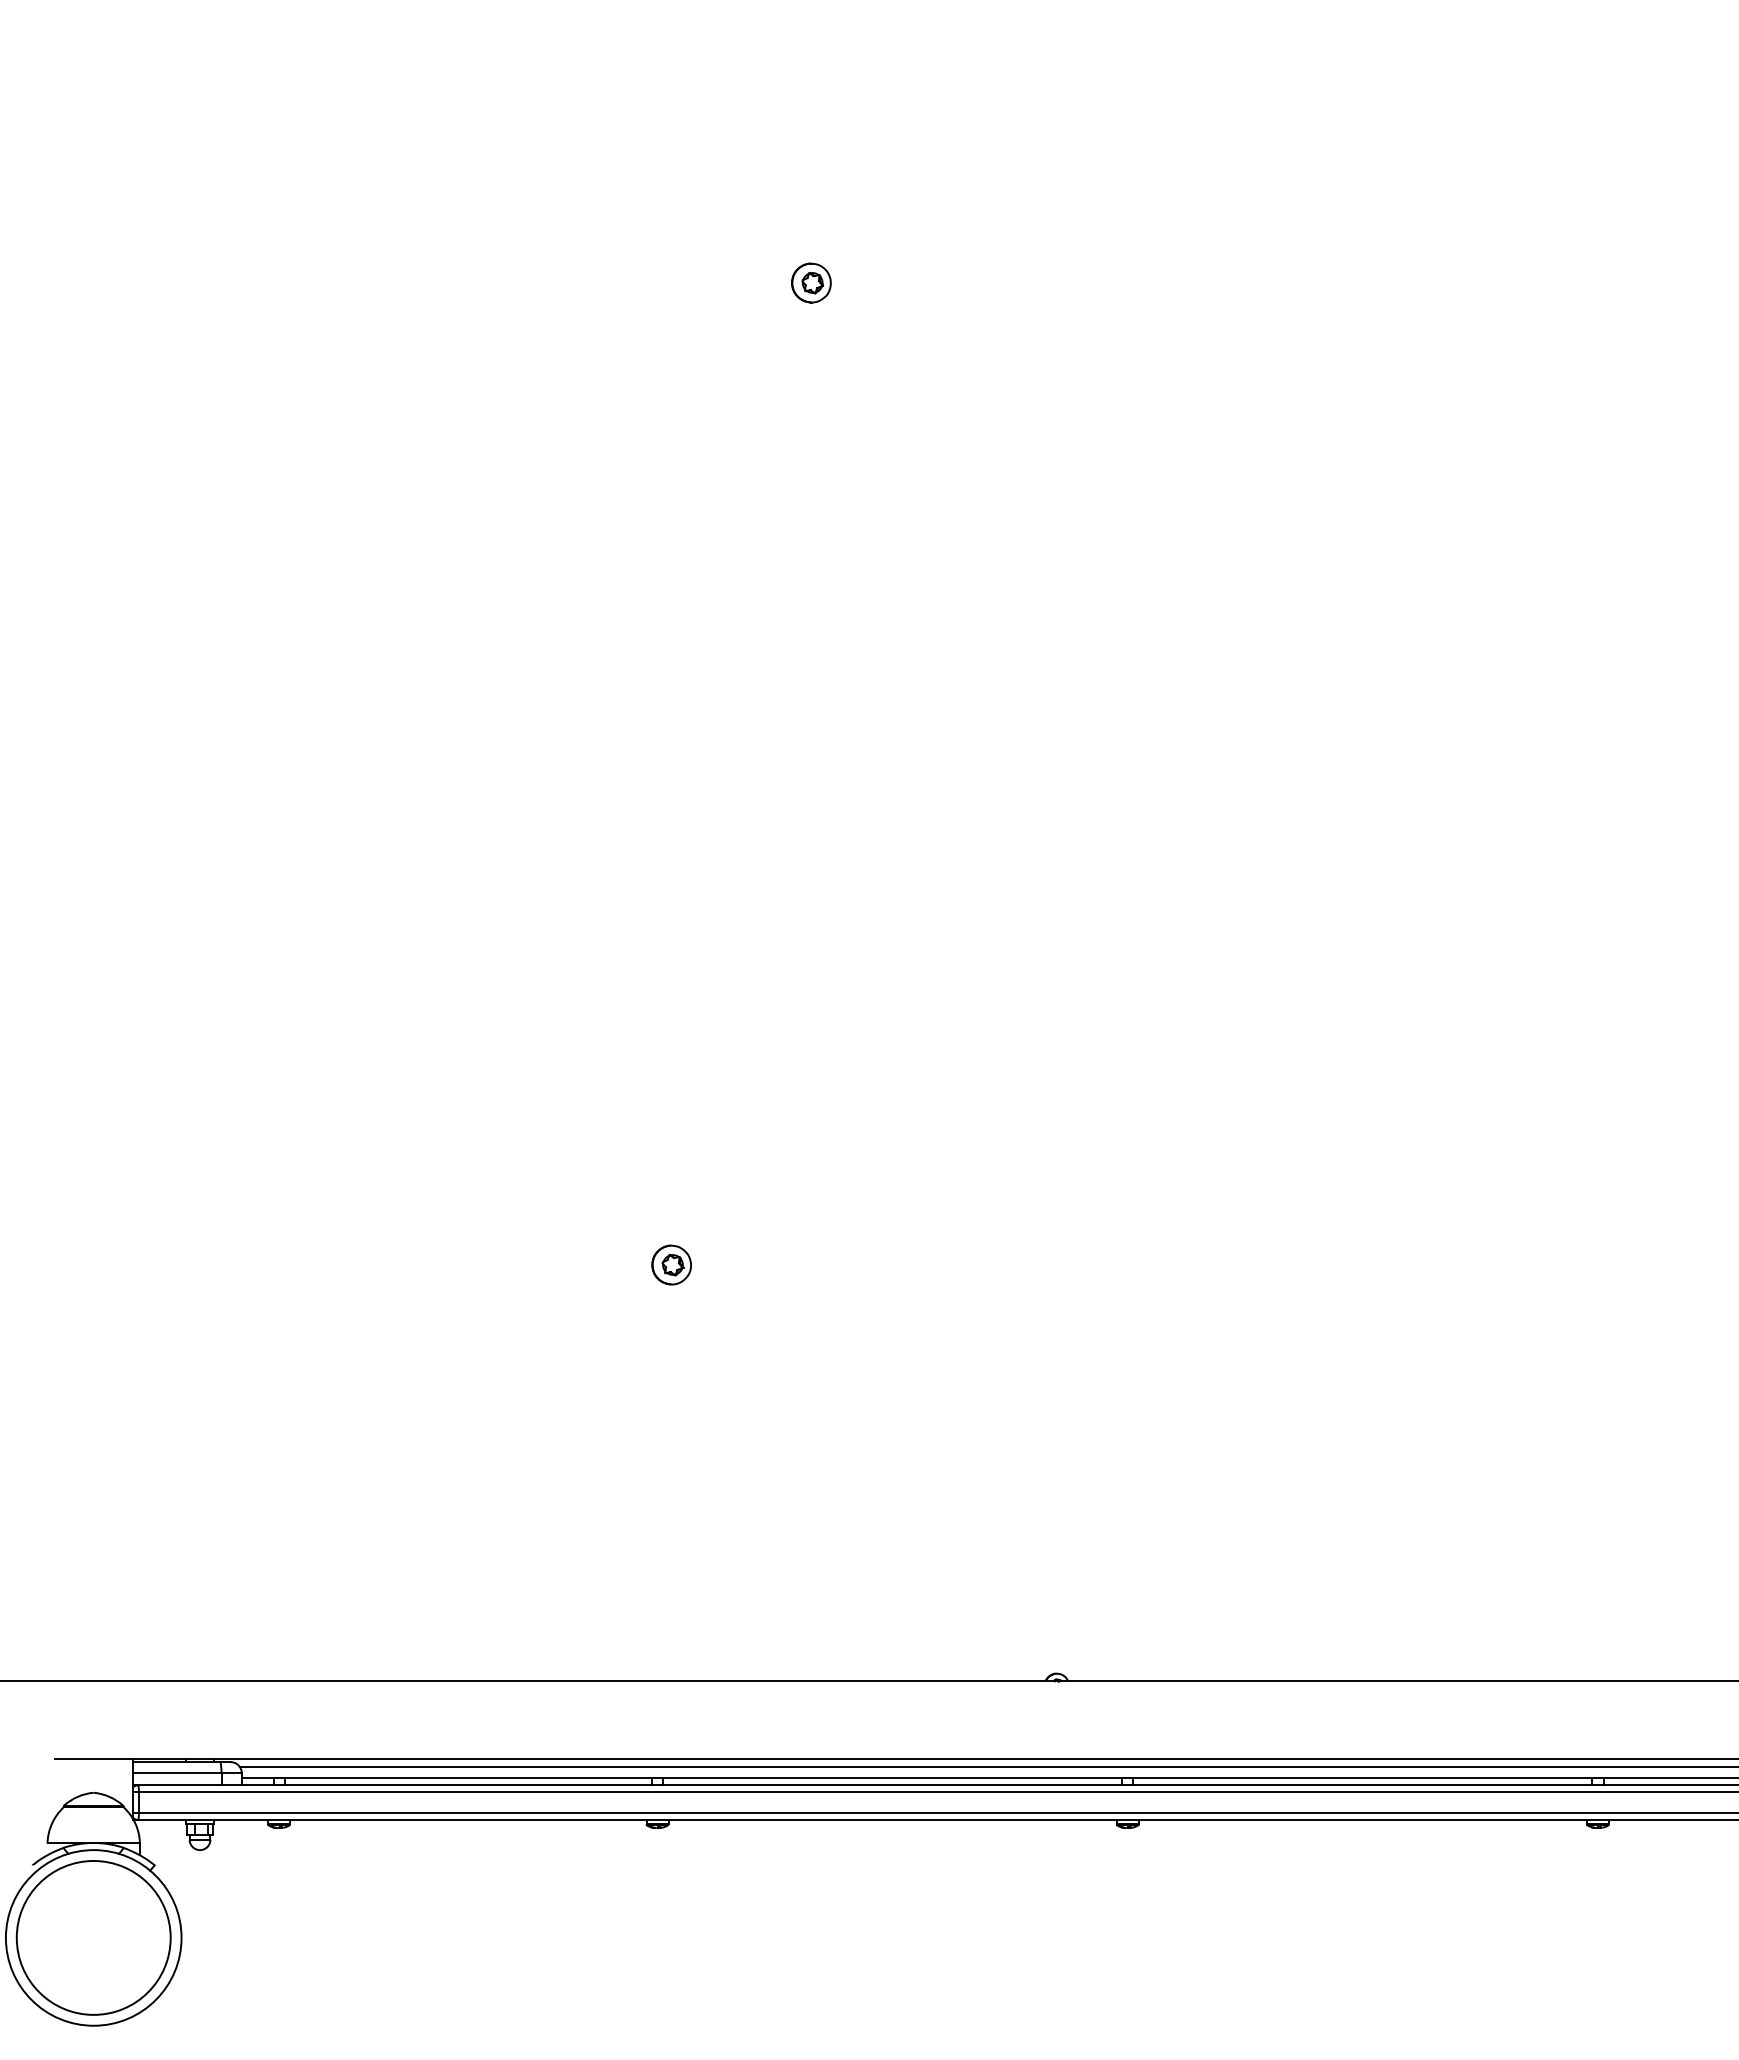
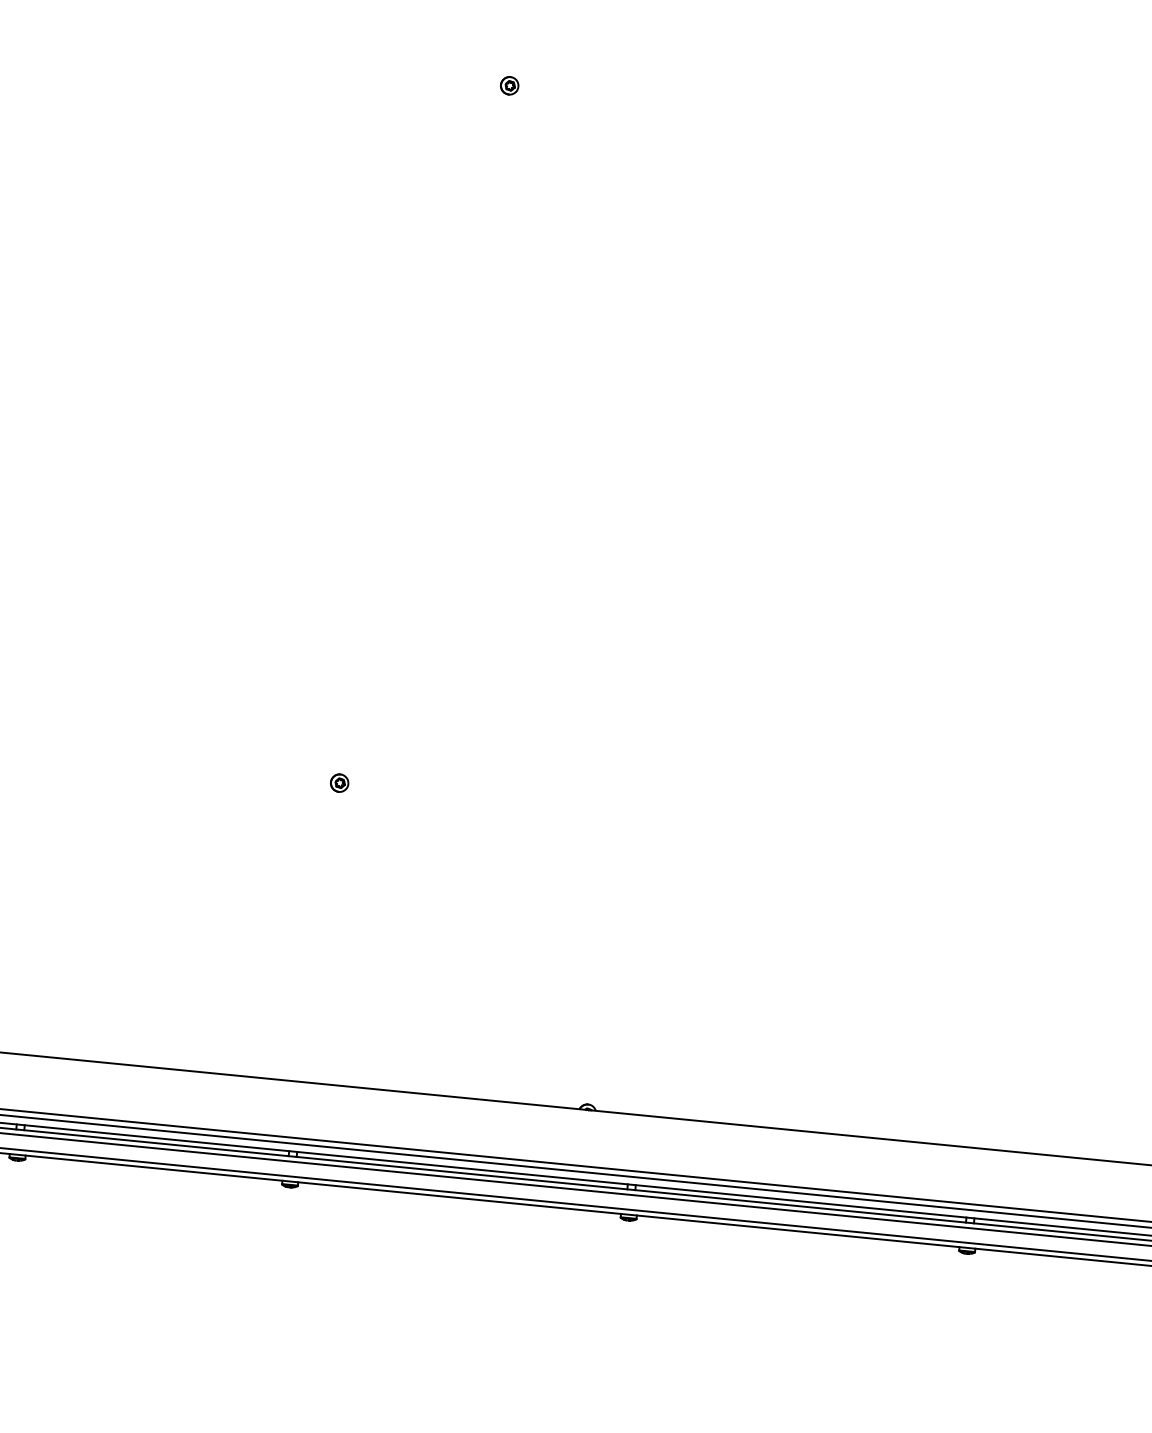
part: (811, 282) -> (509, 85), size x0.62
part: (671, 1265) -> (339, 783), size x0.62

